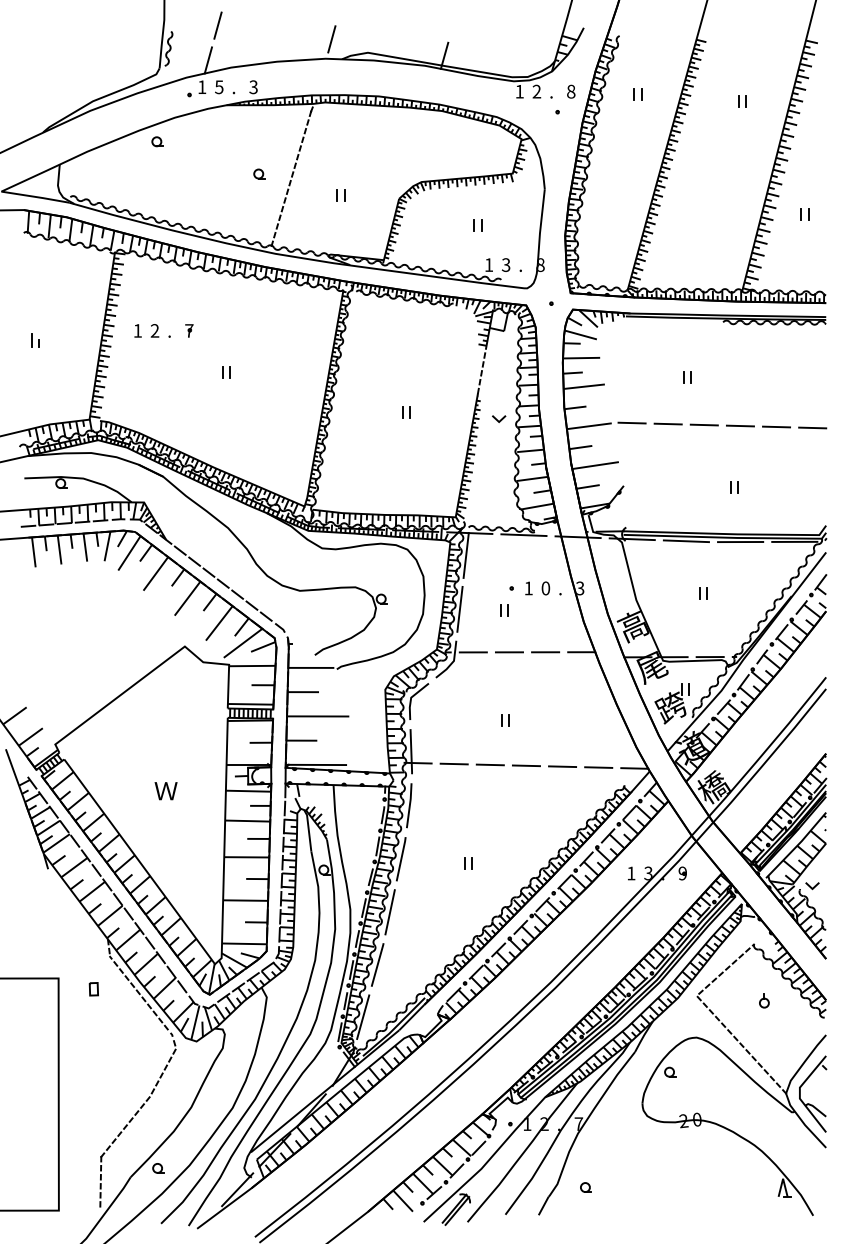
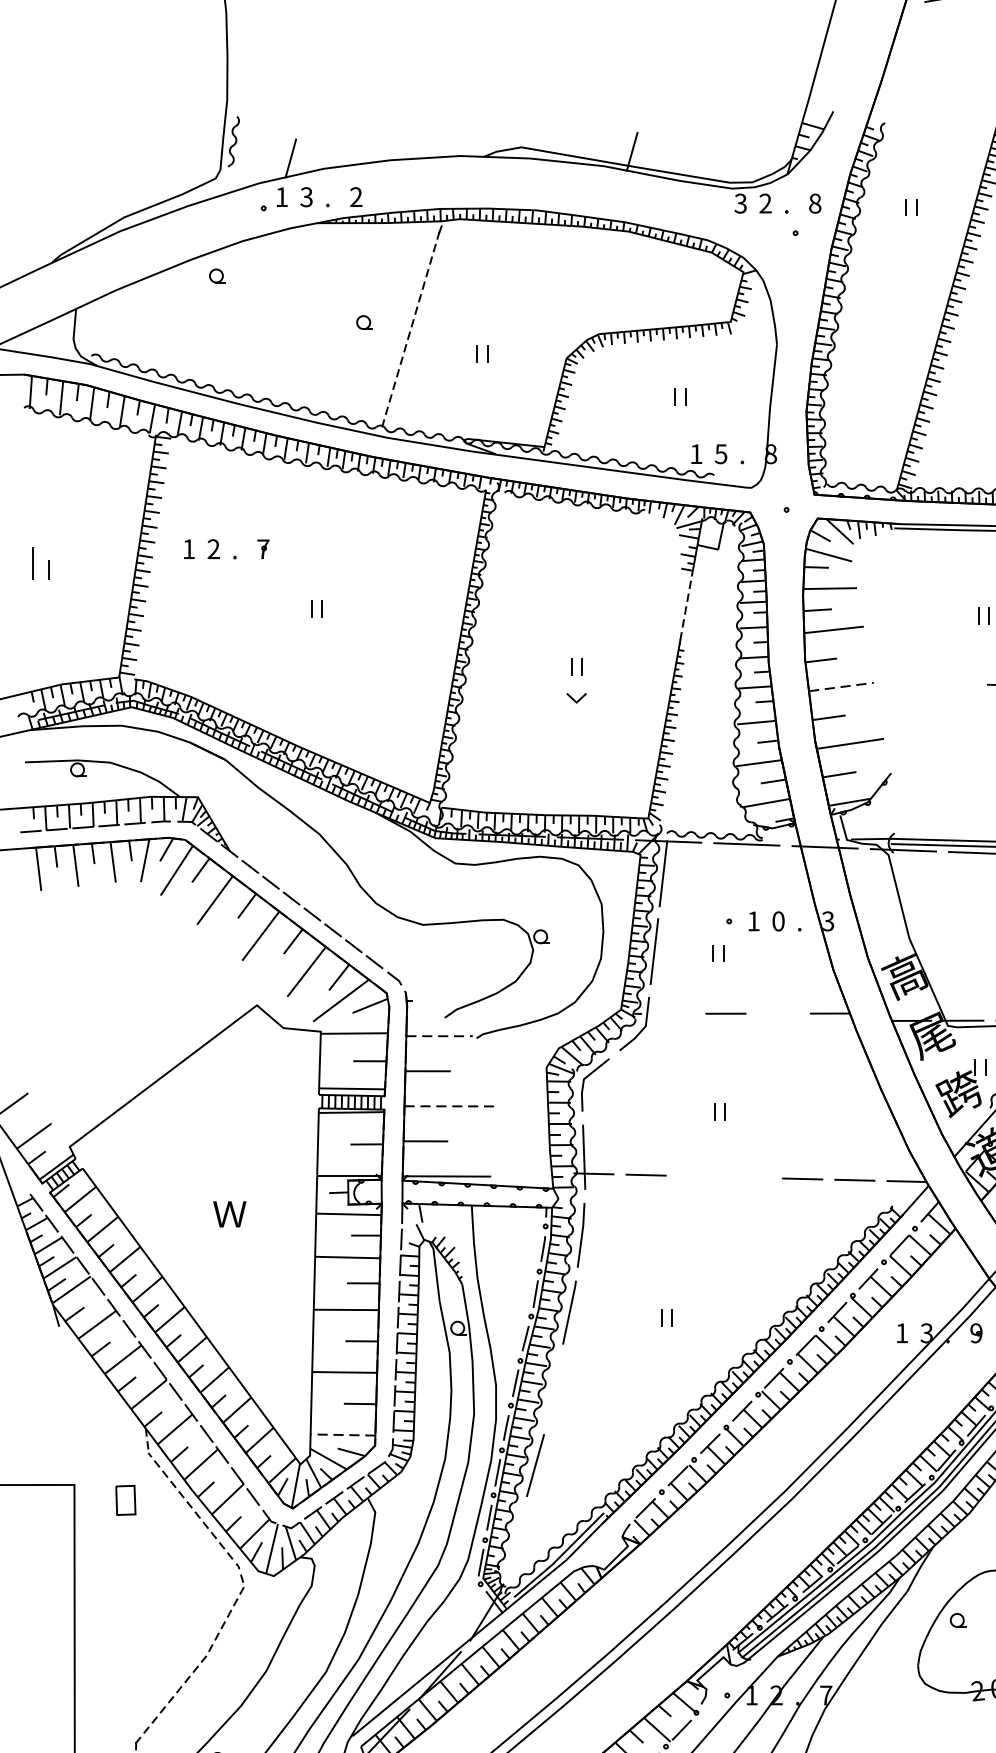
line: (217, 25) -> (304, 107), removed
line: (331, 39) -> (468, 128), removed
text: (219, 86) -> (306, 196), 5 -> 3
text: (253, 87) -> (356, 197), 3 -> 2
text: (519, 91) -> (740, 203), 1 -> 3
text: (506, 264) -> (721, 453), 3 -> 5
part: (35, 340) -> (41, 563), size x1.6
line: (500, 419) -> (578, 698), moved
line: (631, 422) -> (902, 681), removed
line: (667, 423) -> (954, 683), removed
line: (589, 426) -> (841, 687), solid -> dashed
line: (472, 652) -> (672, 1013), removed
line: (545, 652) -> (778, 1013), removed
line: (311, 667) -> (439, 1035), solid -> dashed
line: (318, 716) -> (450, 1106), solid -> dashed
line: (489, 764) -> (697, 1175), removed
line: (525, 765) -> (749, 1177), removed
line: (389, 912) -> (552, 1389), removed
line: (243, 943) -> (341, 1434), solid -> dashed
part: (93, 989) -> (124, 1500), size x1.6
line: (363, 1016) -> (515, 1539), removed

